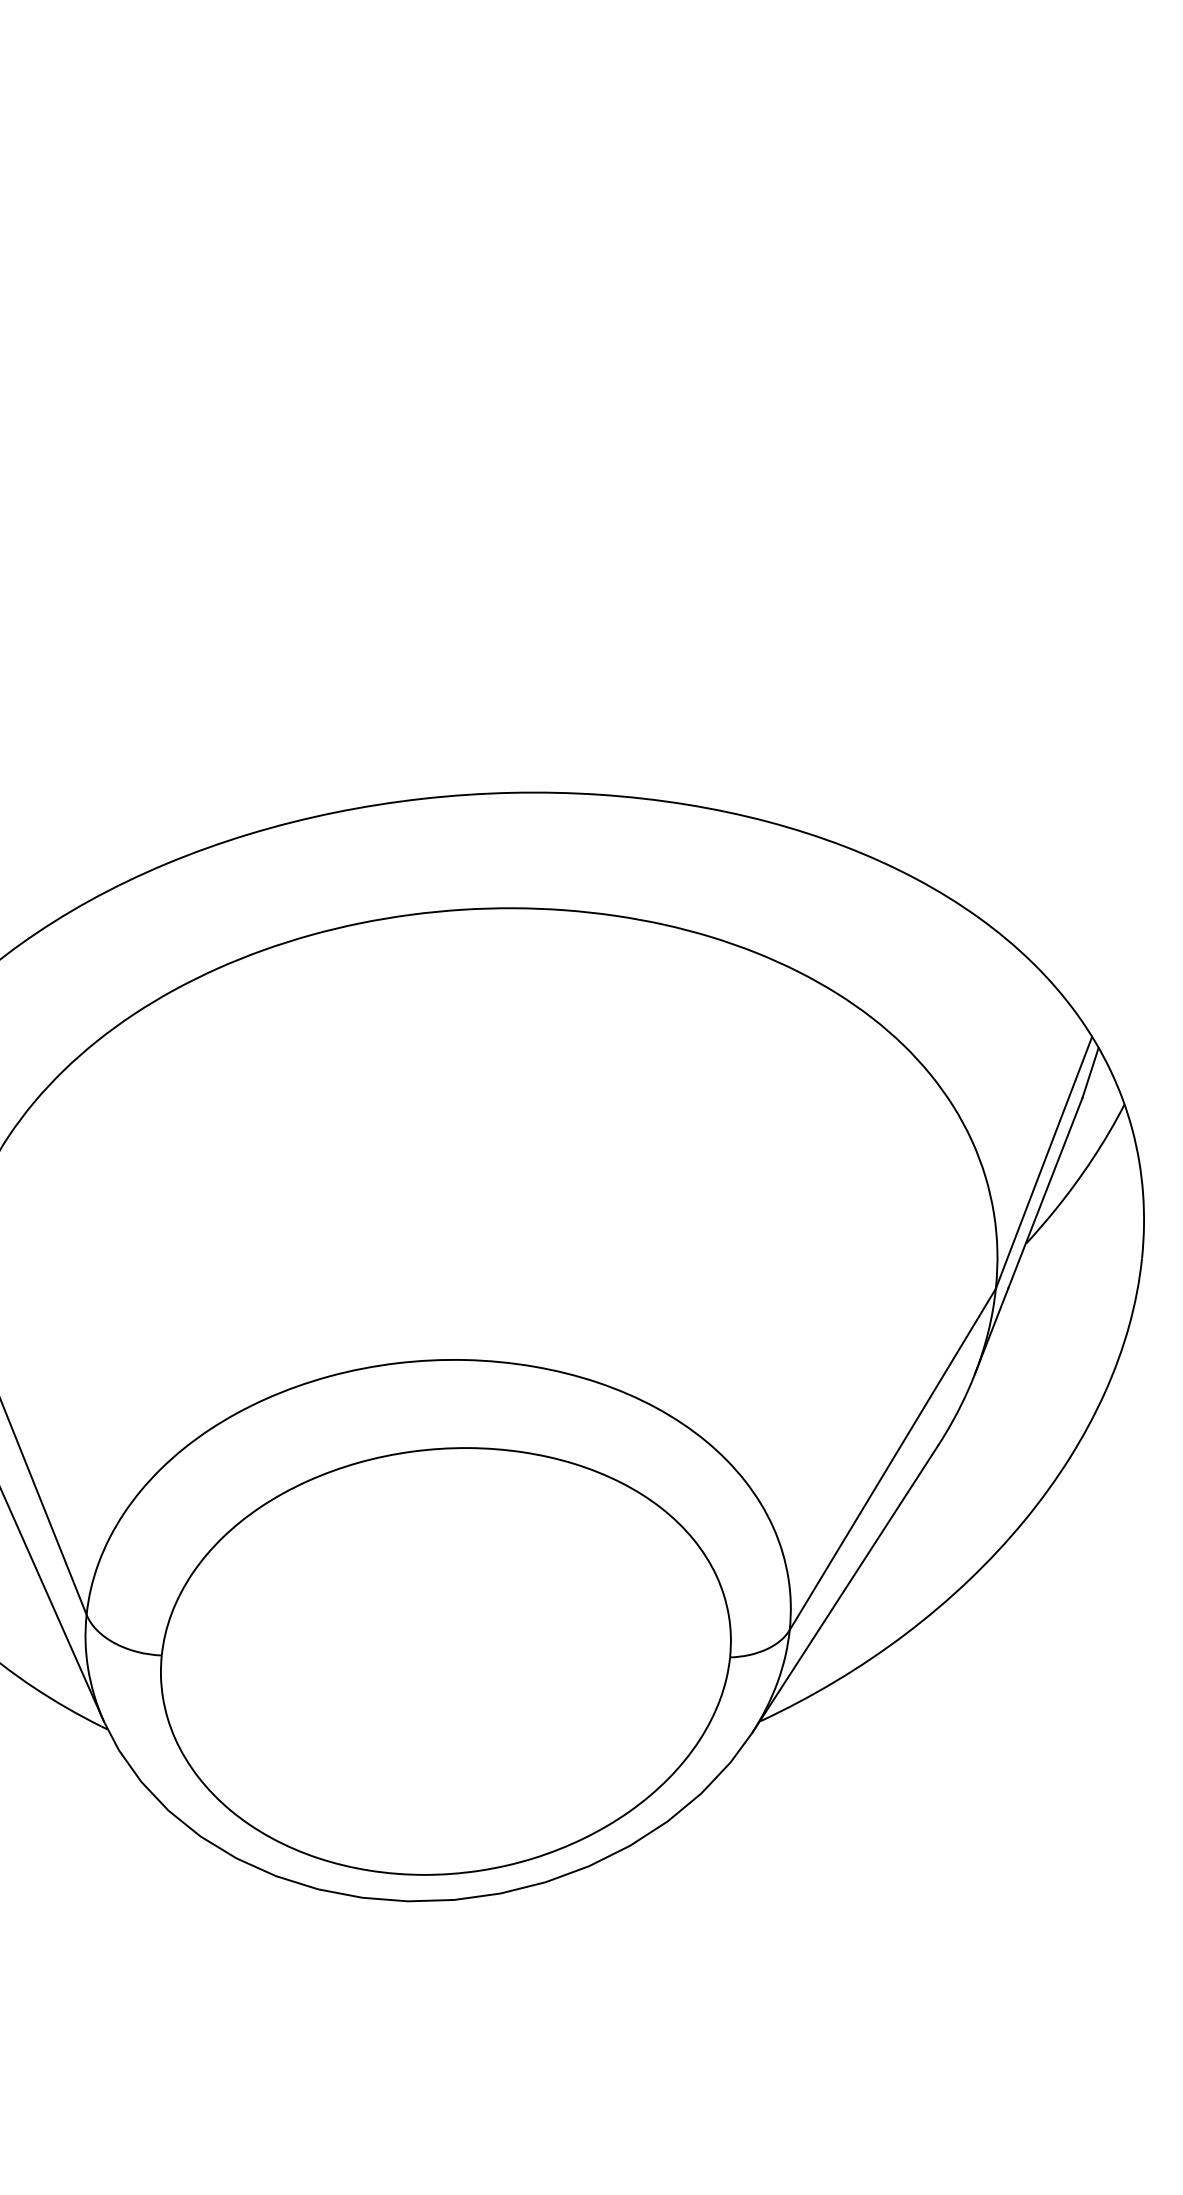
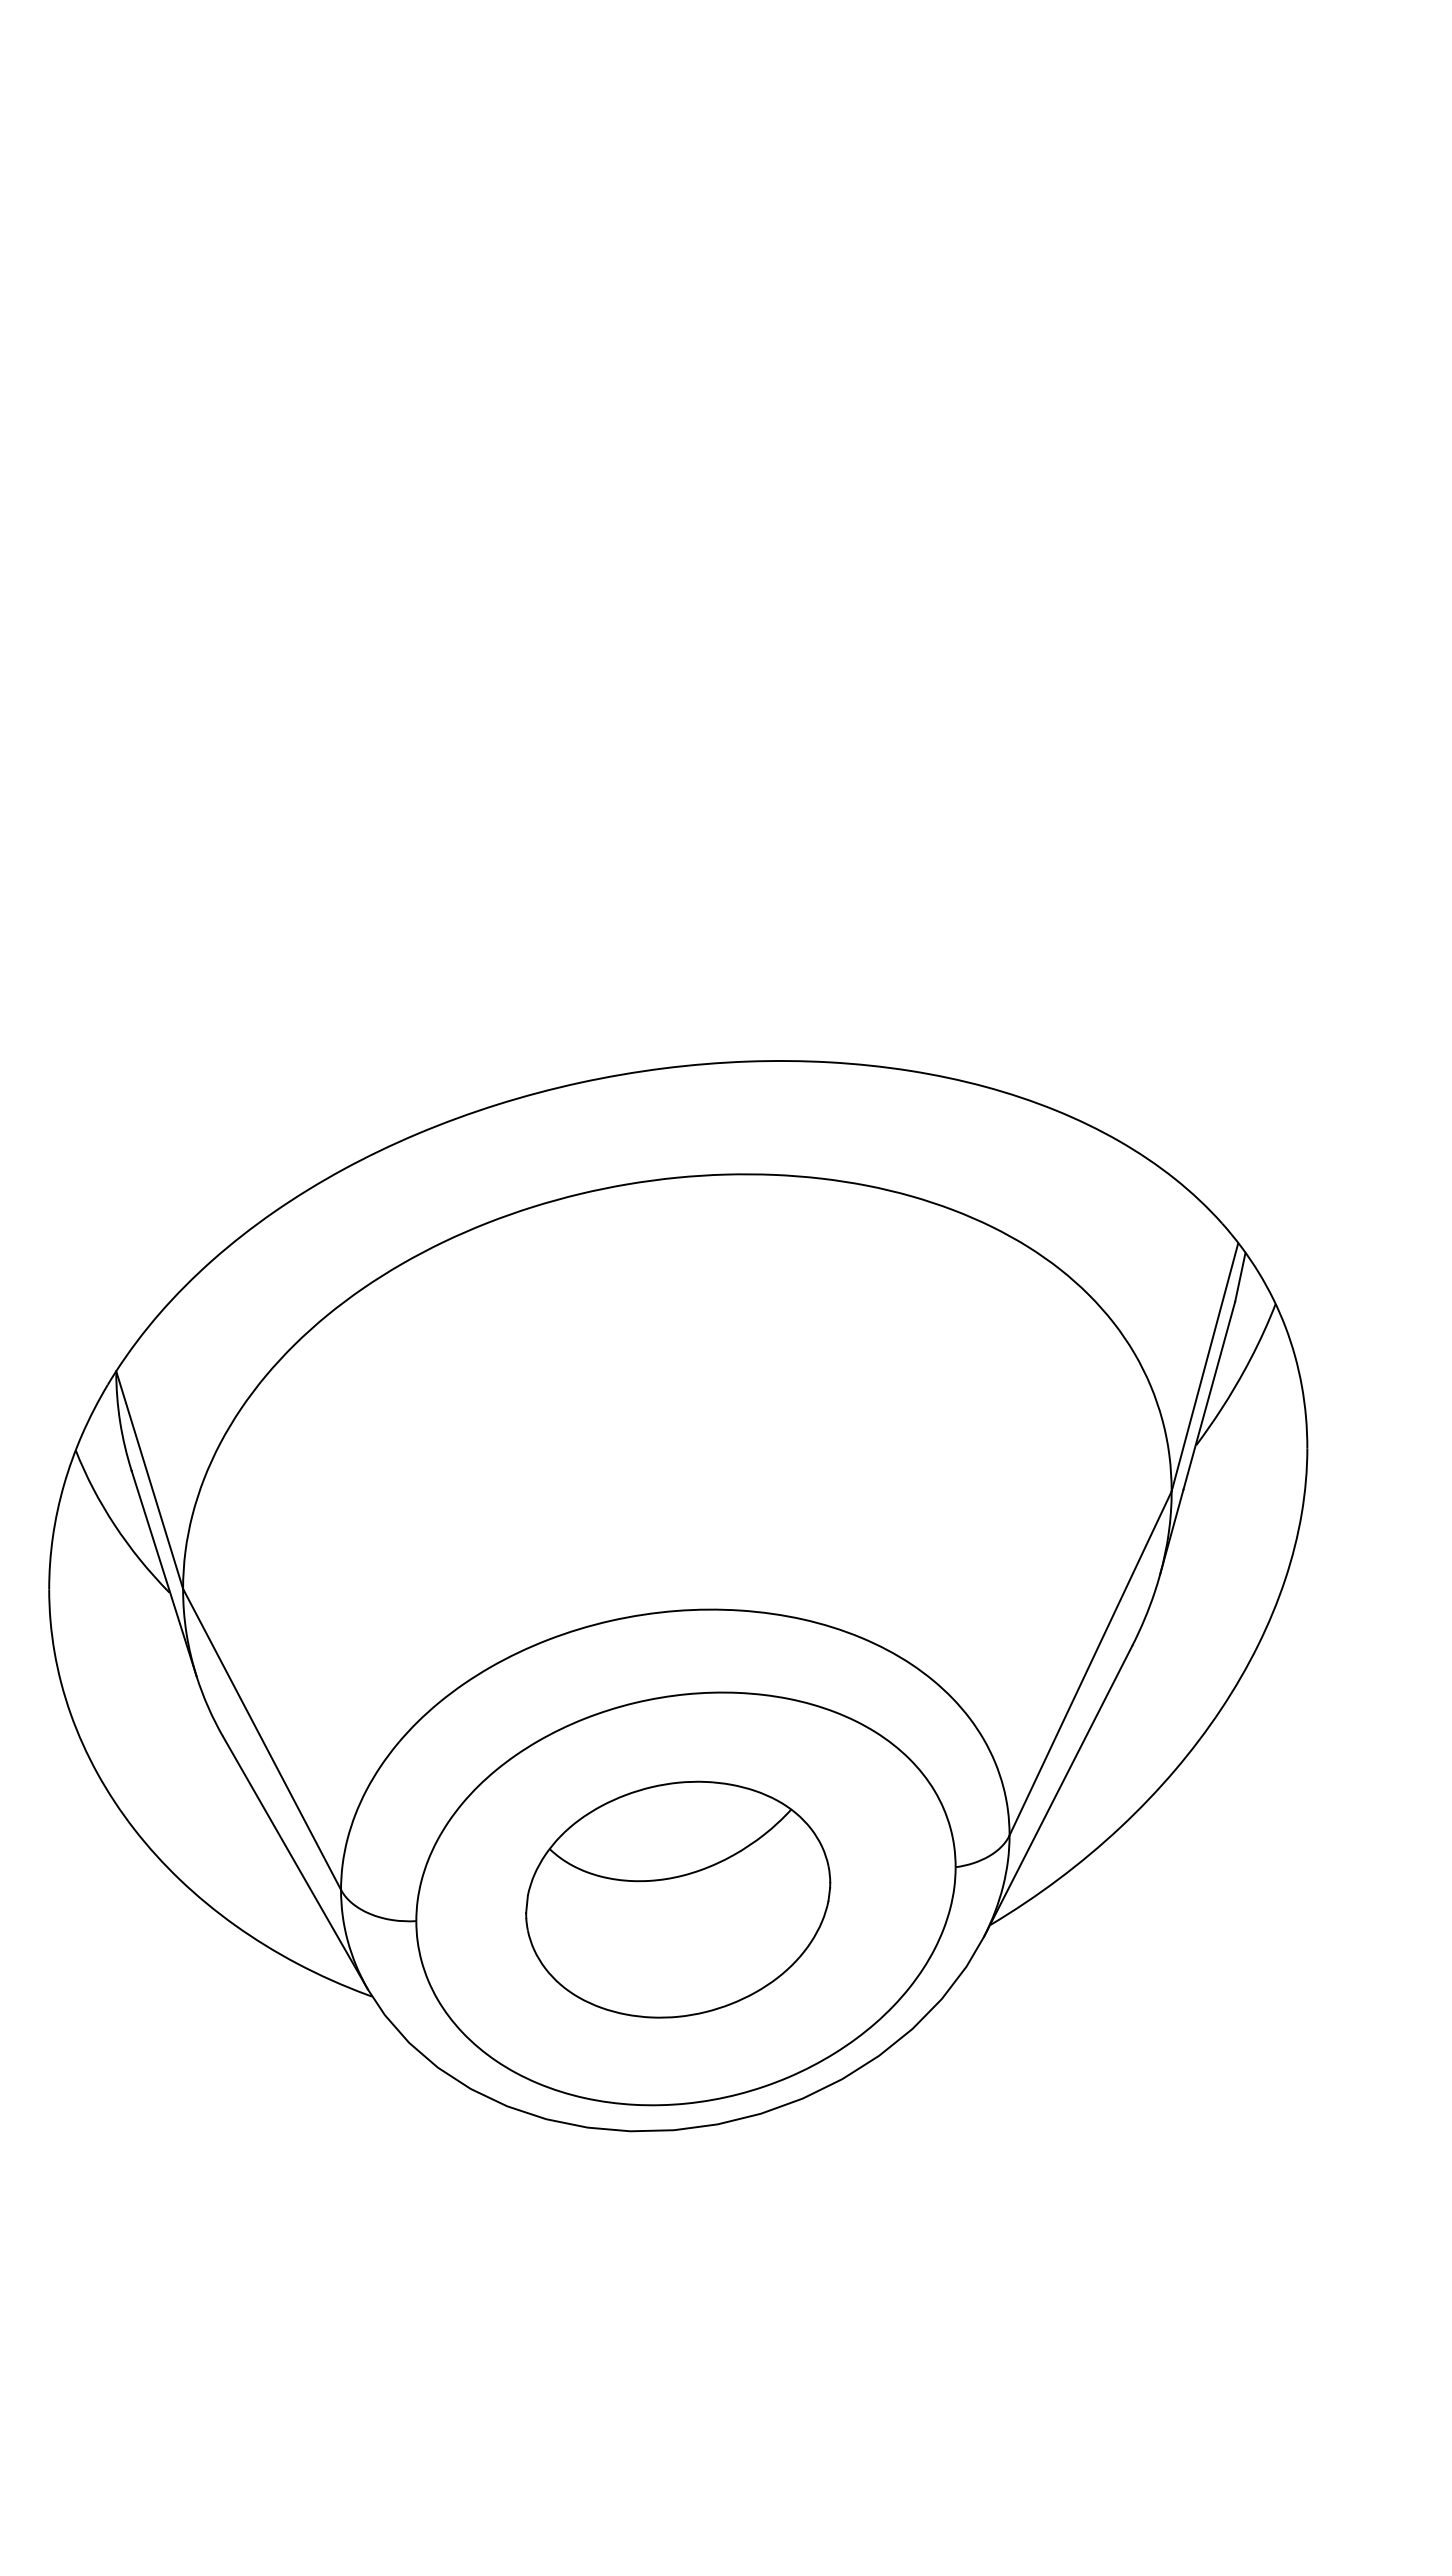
part: (437, 1661) -> (678, 1899), added

